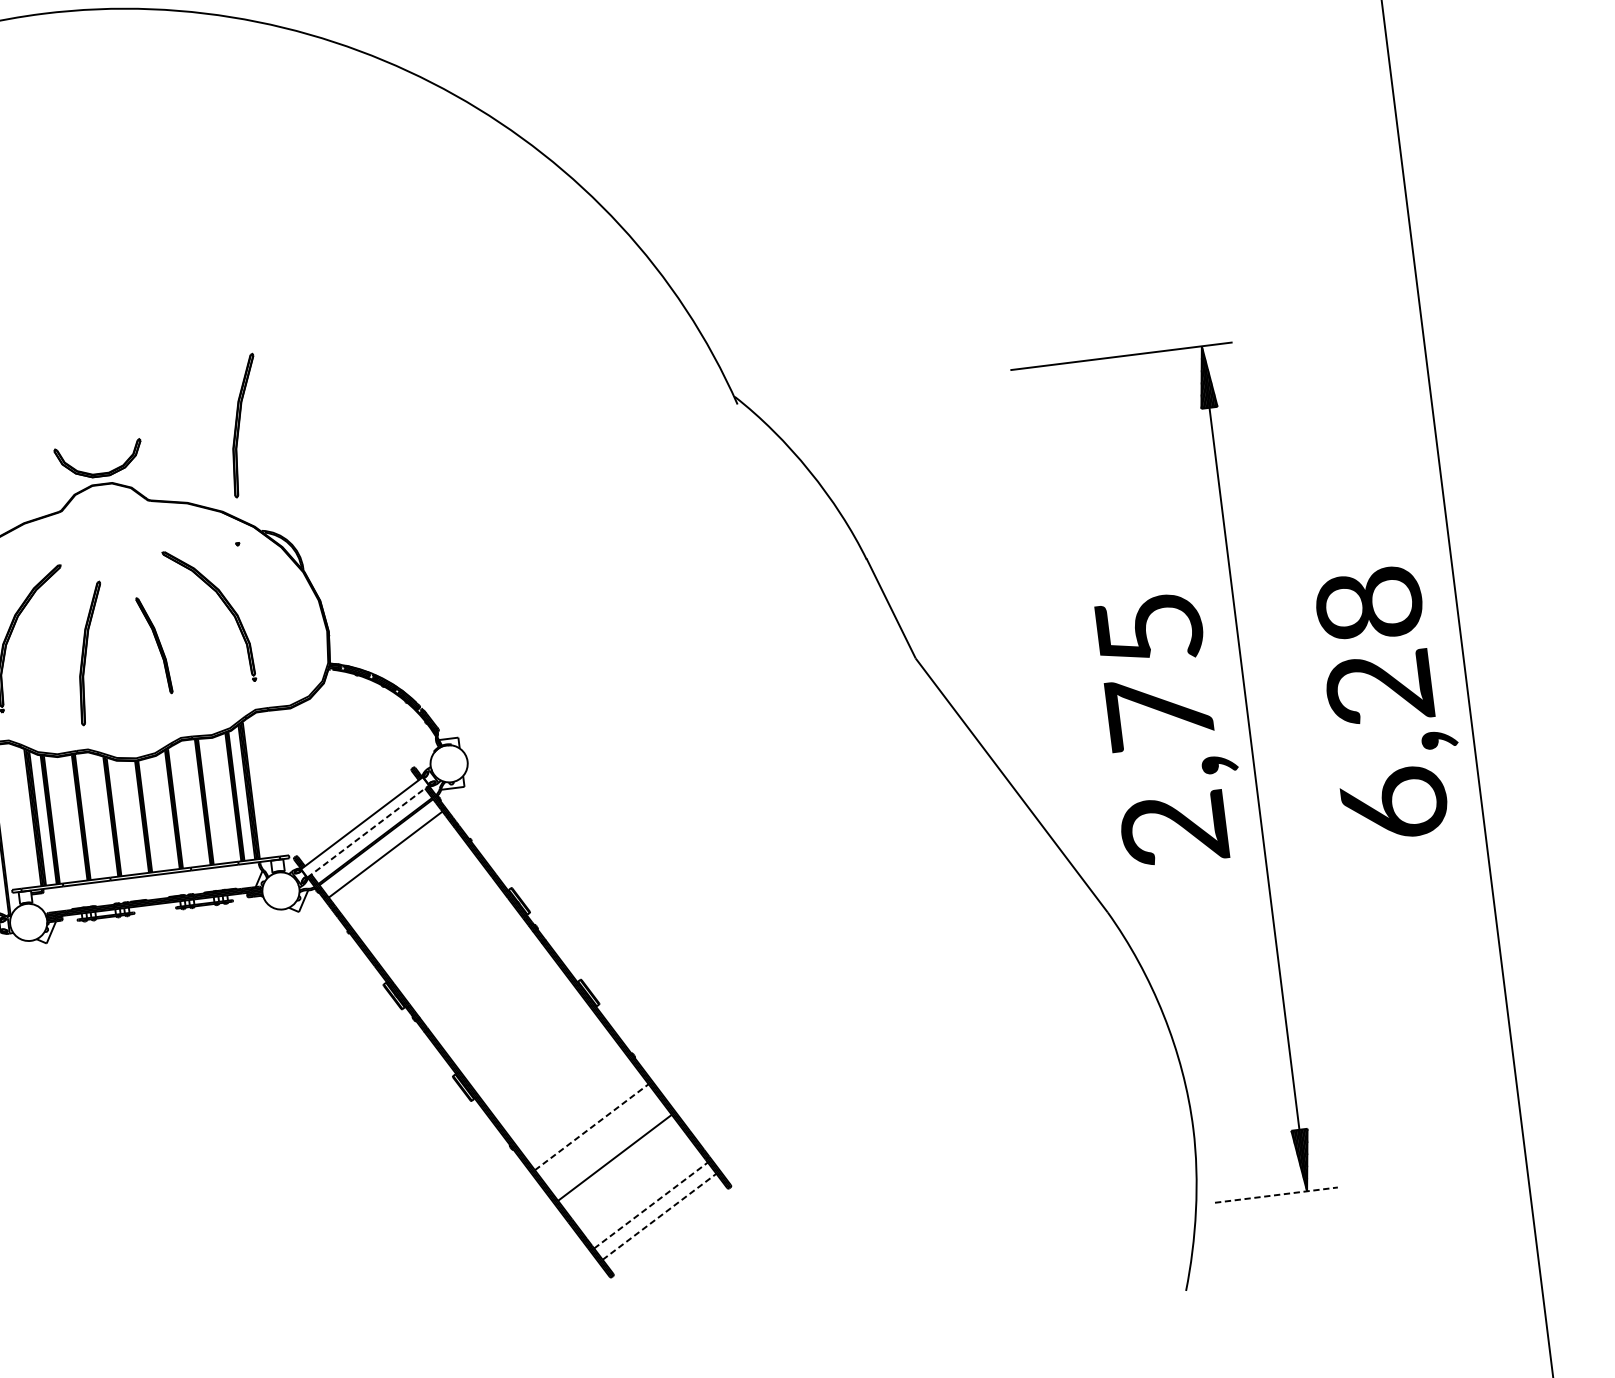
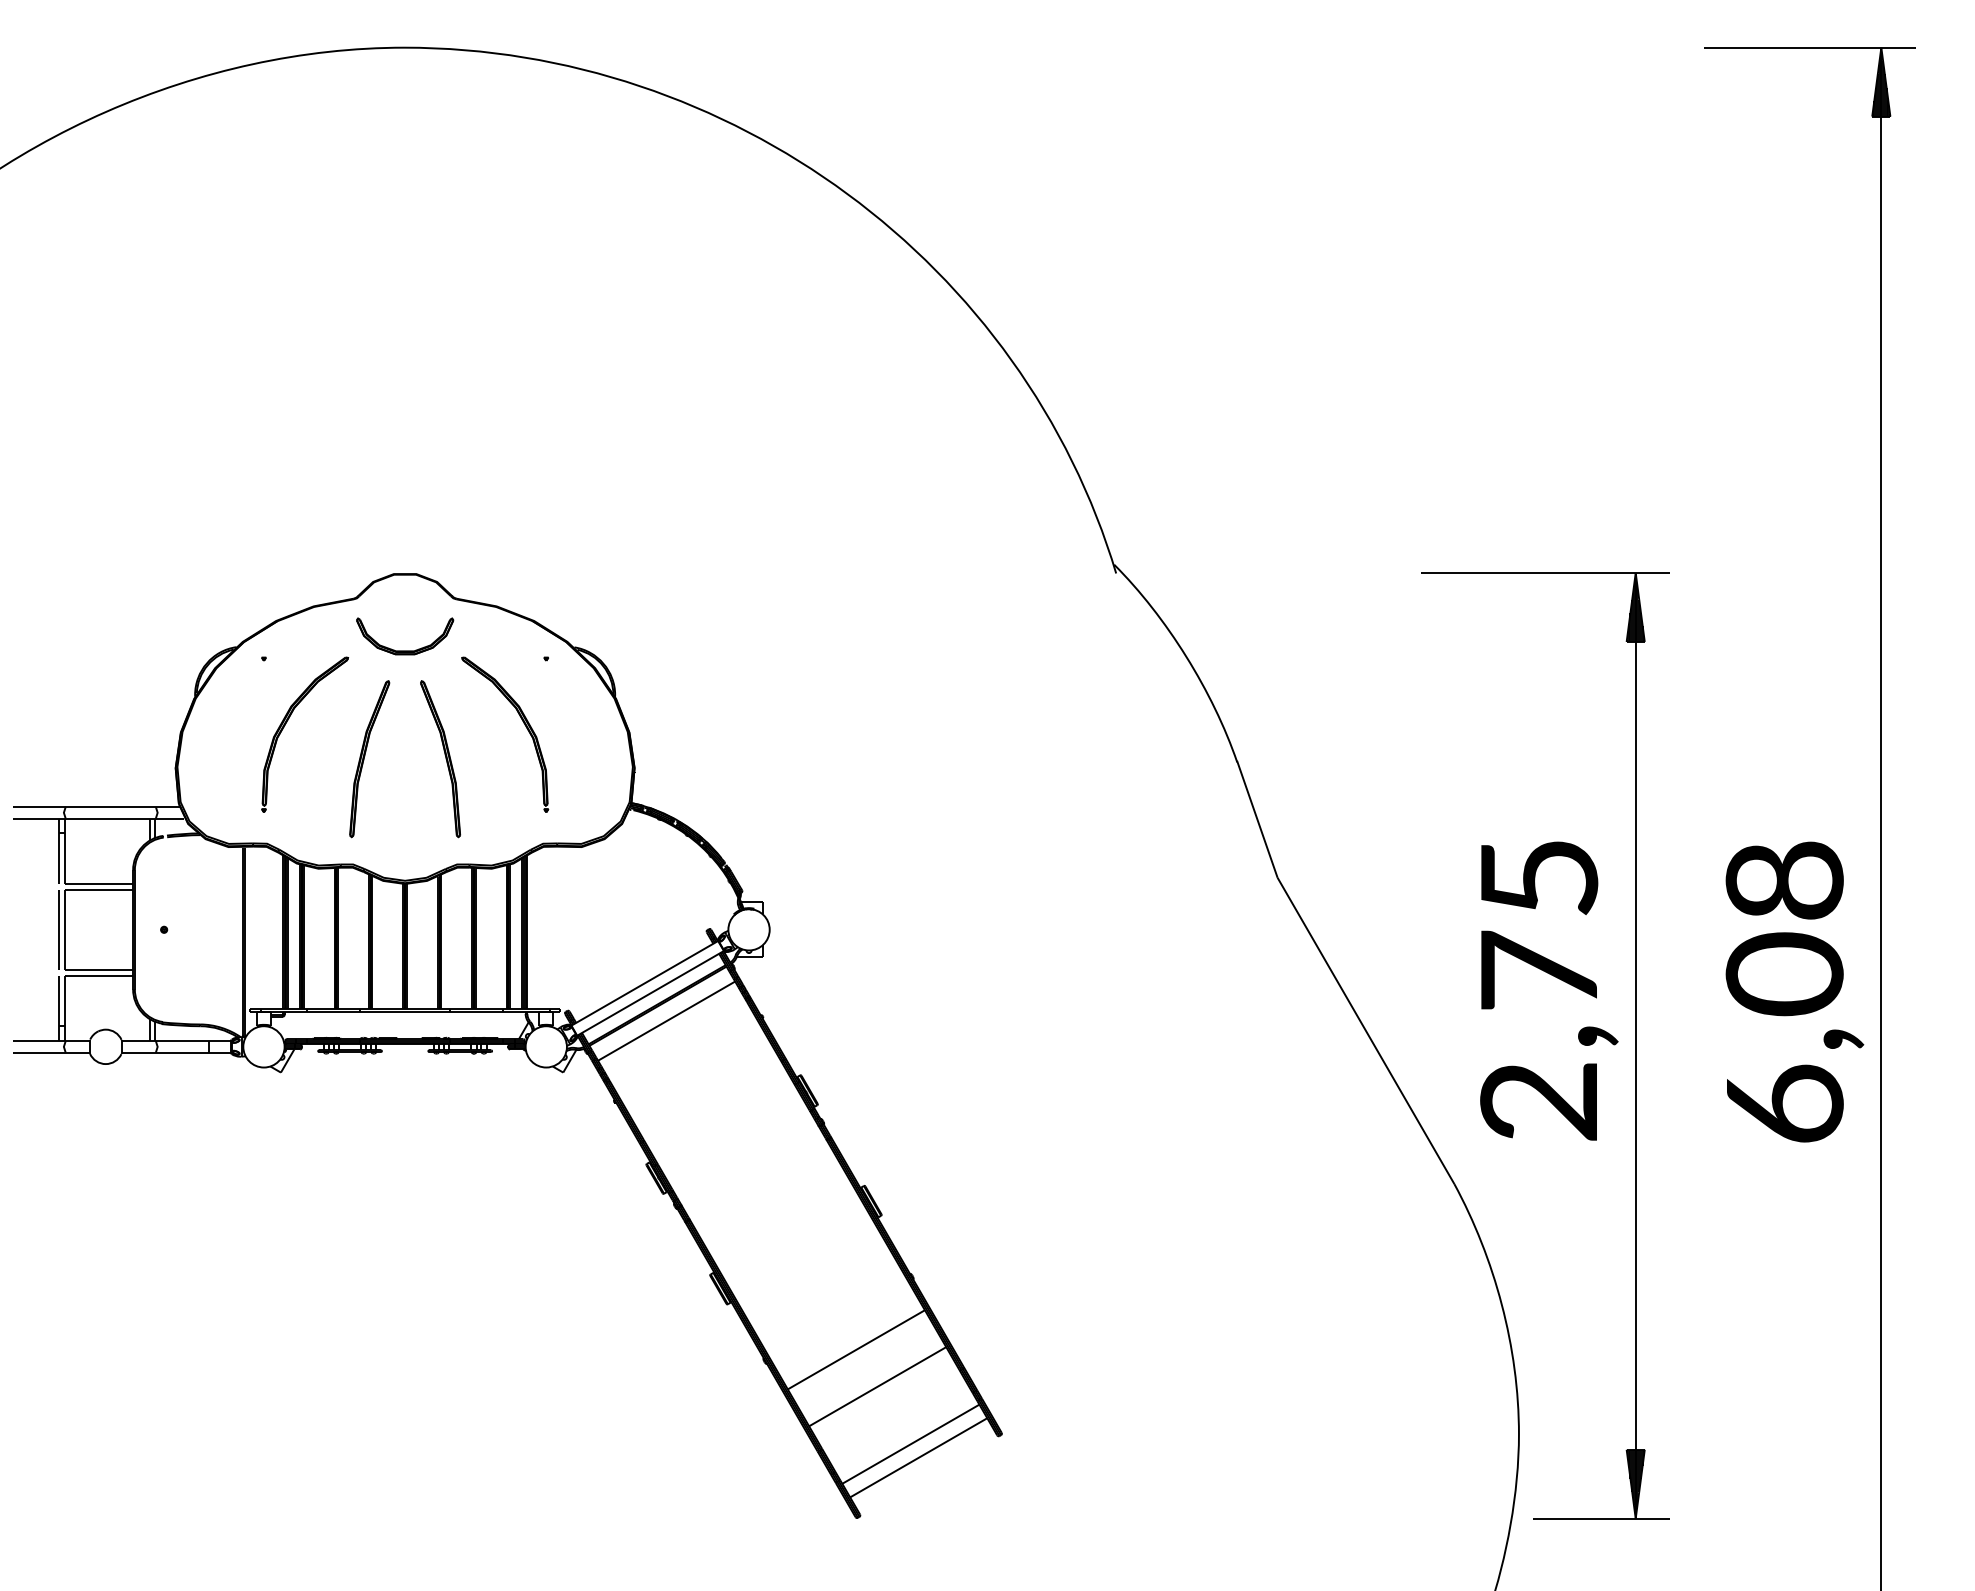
part: (244, 426) -> (569, 529), removed
part: (101, 472) -> (405, 650), moved
part: (154, 645) -> (440, 759), size x1.43
text: (1379, 688) -> (1784, 974), 6,28 -> 6,08
line: (368, 831) -> (650, 993), dashed -> solid
line: (591, 1126) -> (856, 1349), dashed -> solid
line: (1276, 1195) -> (1601, 1518), dashed -> solid
line: (651, 1204) -> (911, 1443), dashed -> solid
line: (660, 1216) -> (919, 1457), dashed -> solid

